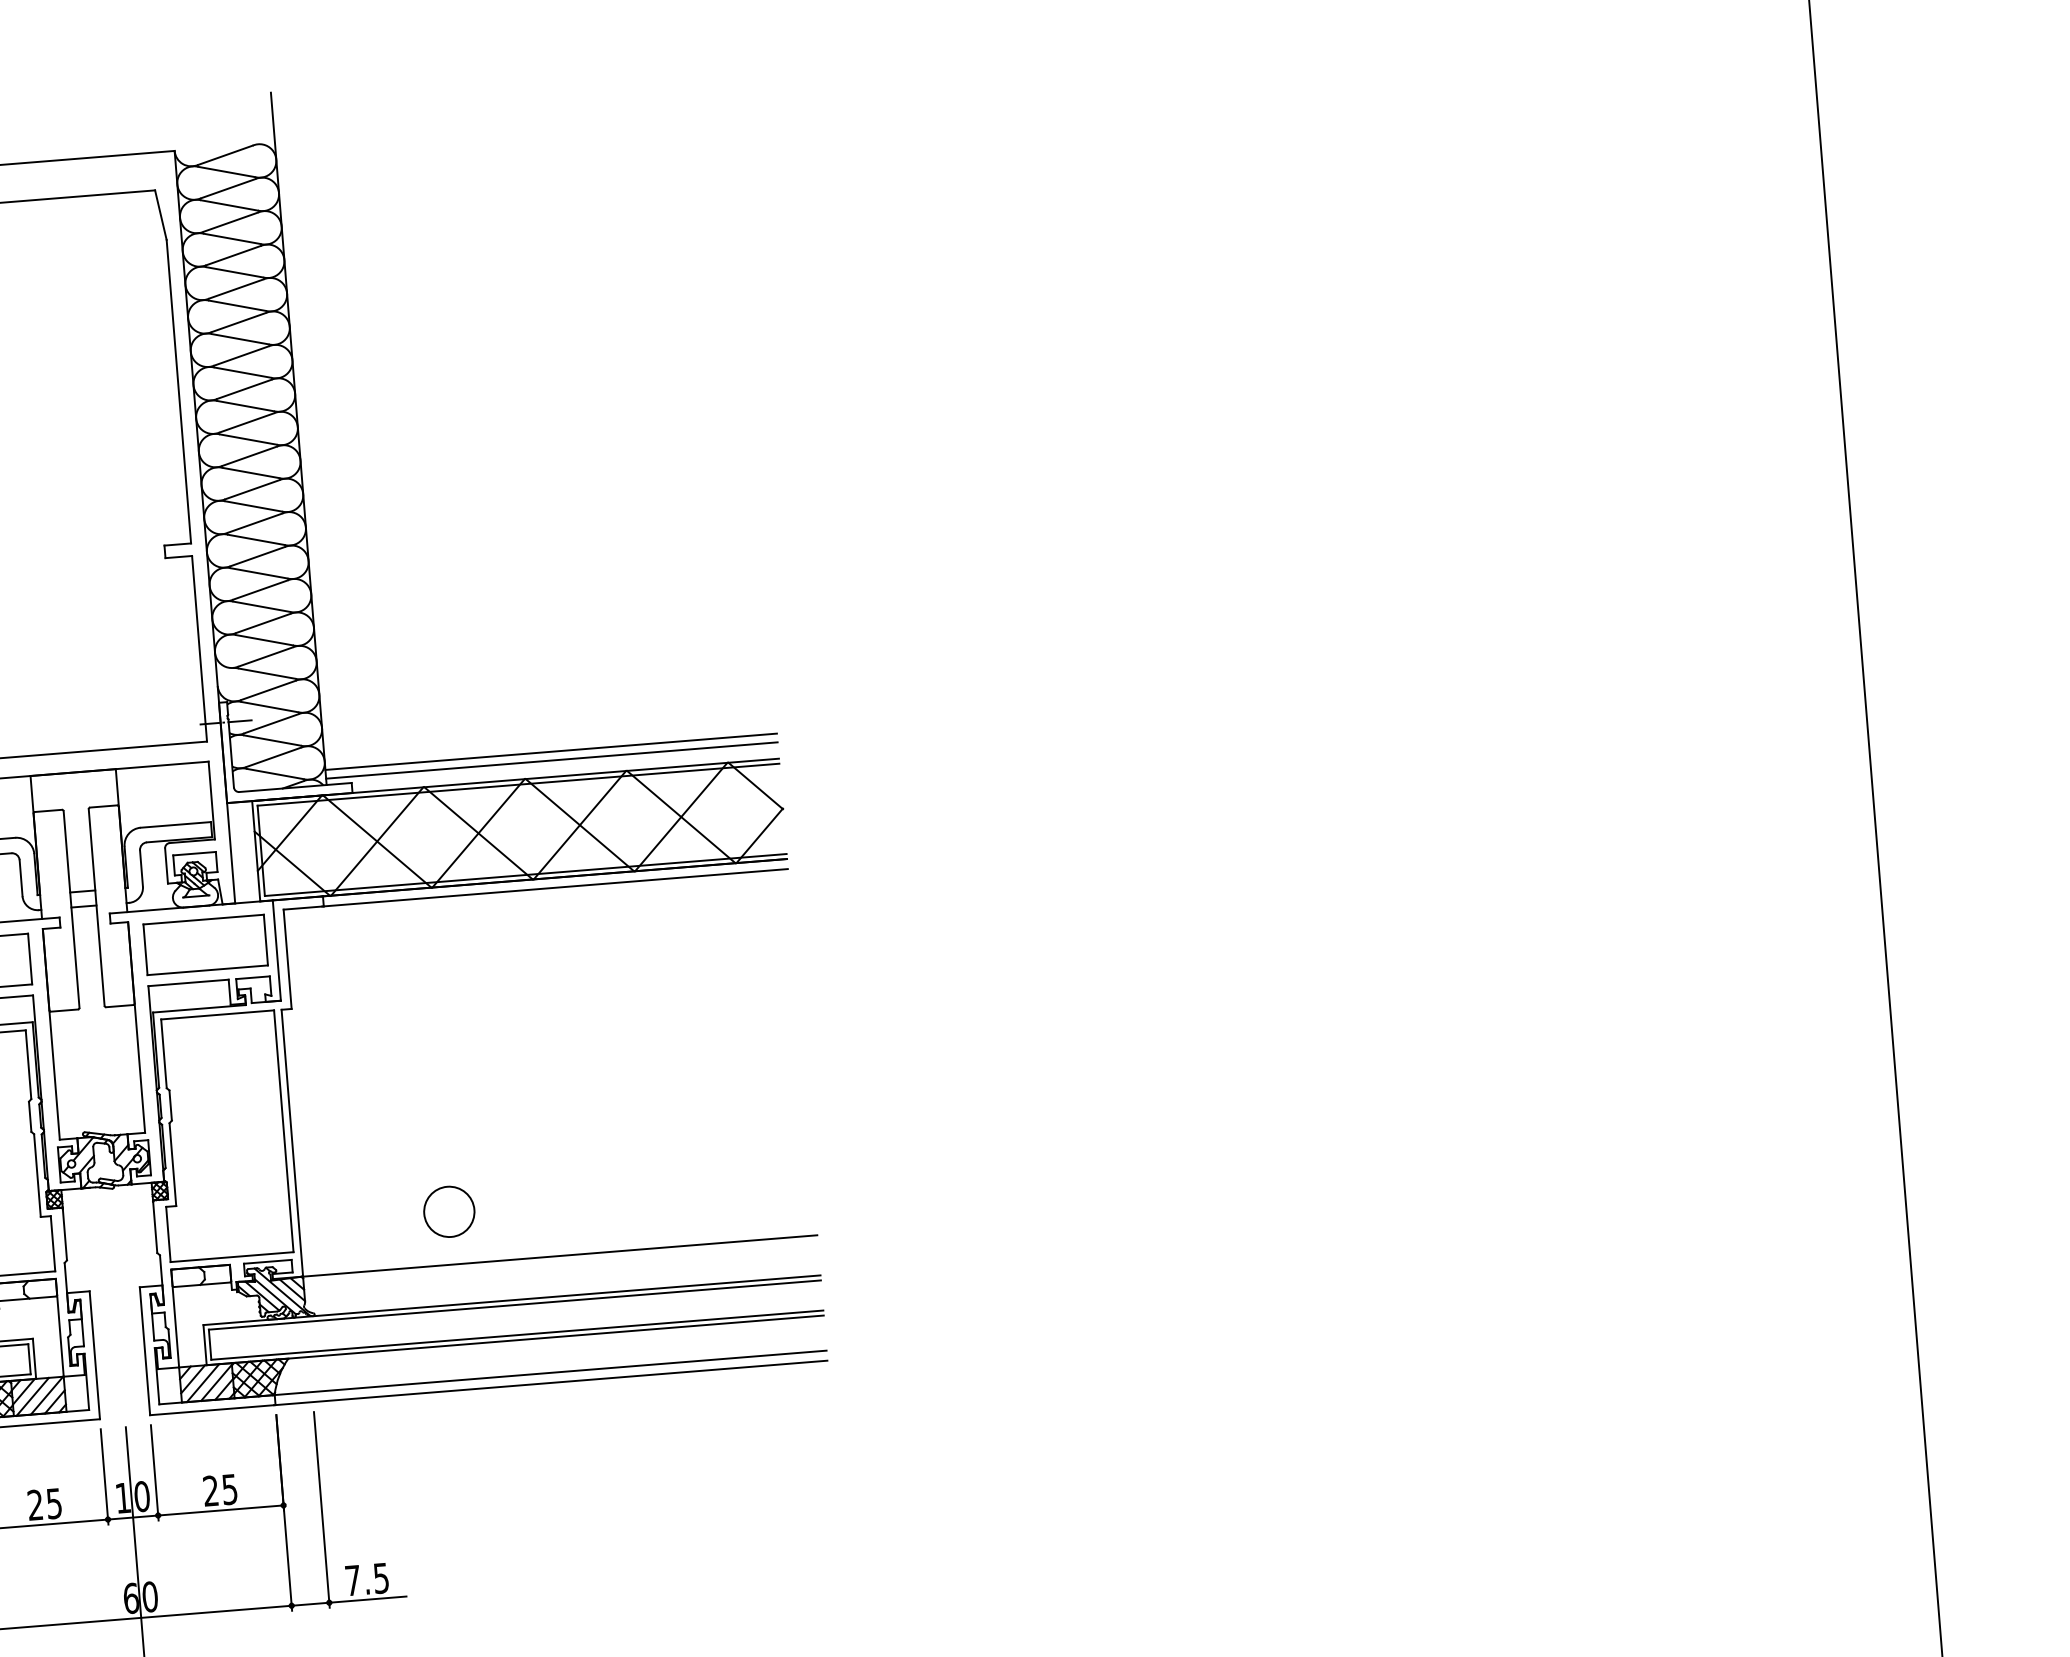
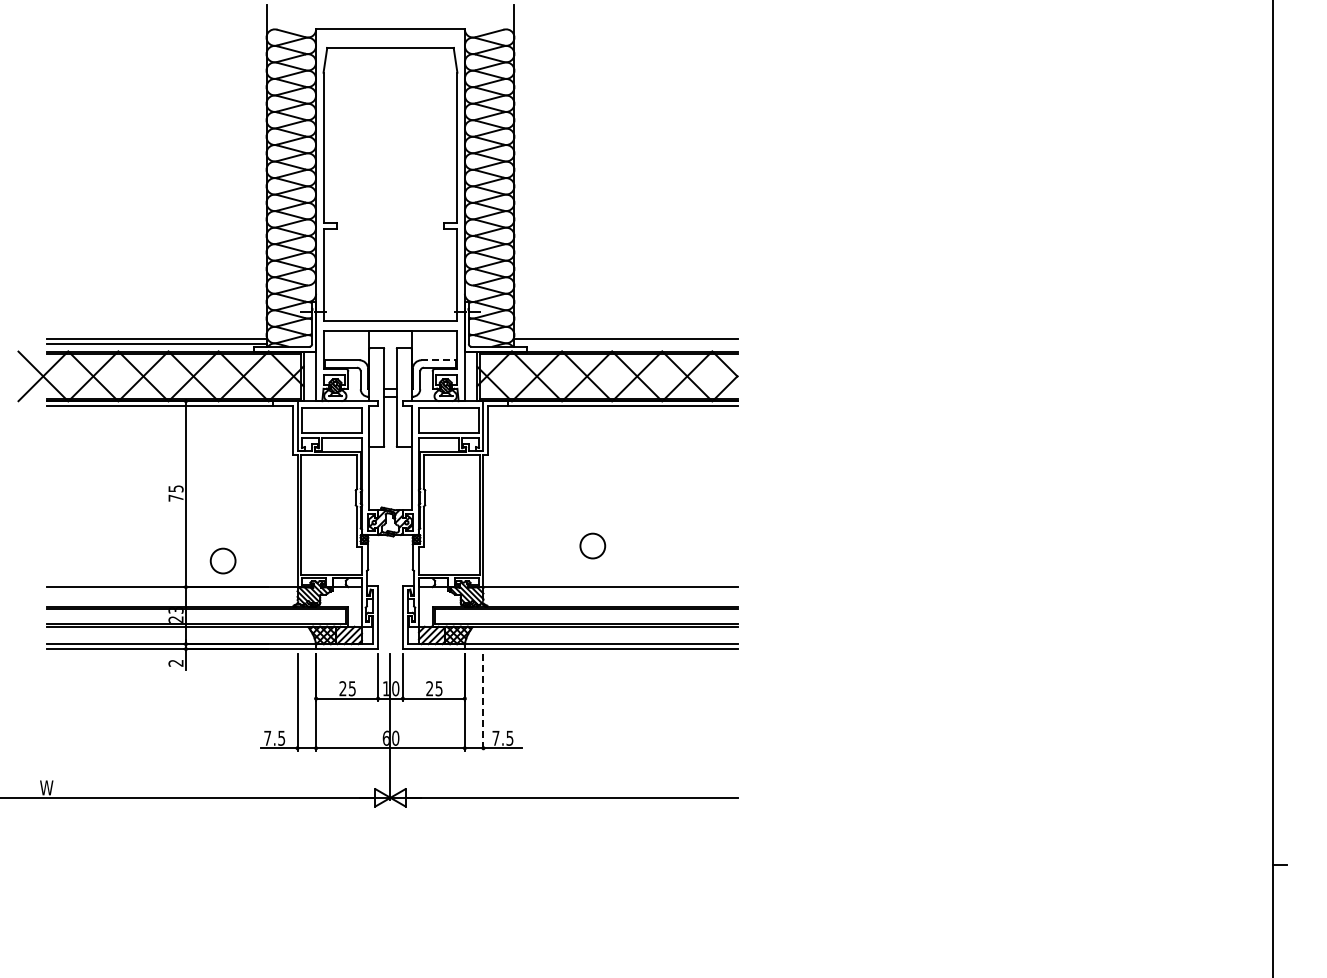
line: (550, 760) -> (625, 343), removed
line: (177, 825) -> (439, 360), solid -> dashed
circle: (448, 1210) -> (592, 545), moved
line: (321, 1510) -> (483, 702), solid -> dashed

